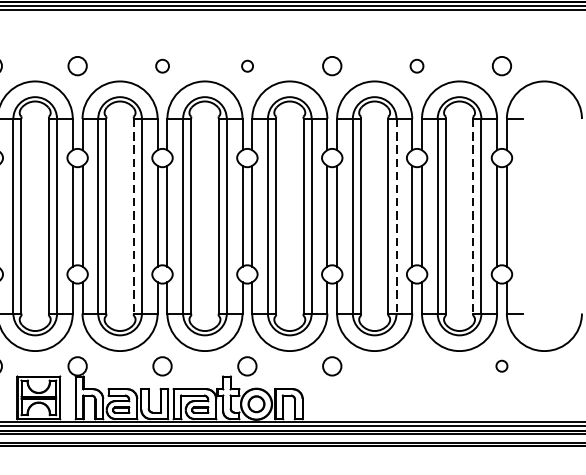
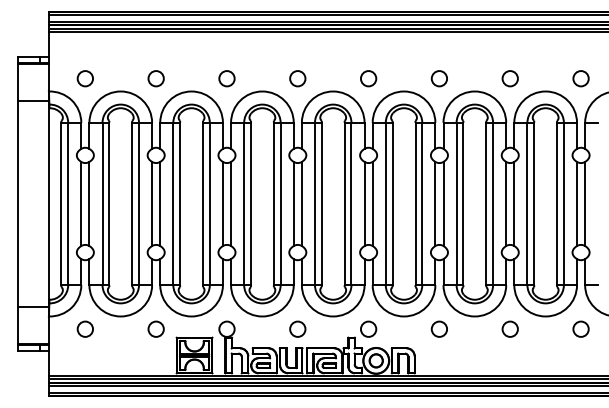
circle: (162, 65) -> (297, 78), size x1.43
circle: (247, 65) -> (368, 78), size x1.67
circle: (416, 65) -> (509, 78), size x1.43
line: (133, 216) -> (273, 204), dashed -> solid
line: (397, 216) -> (493, 204), dashed -> solid
line: (473, 216) -> (557, 204), dashed -> solid
circle: (416, 365) -> (509, 328), added
circle: (501, 365) -> (580, 328), size x1.67

